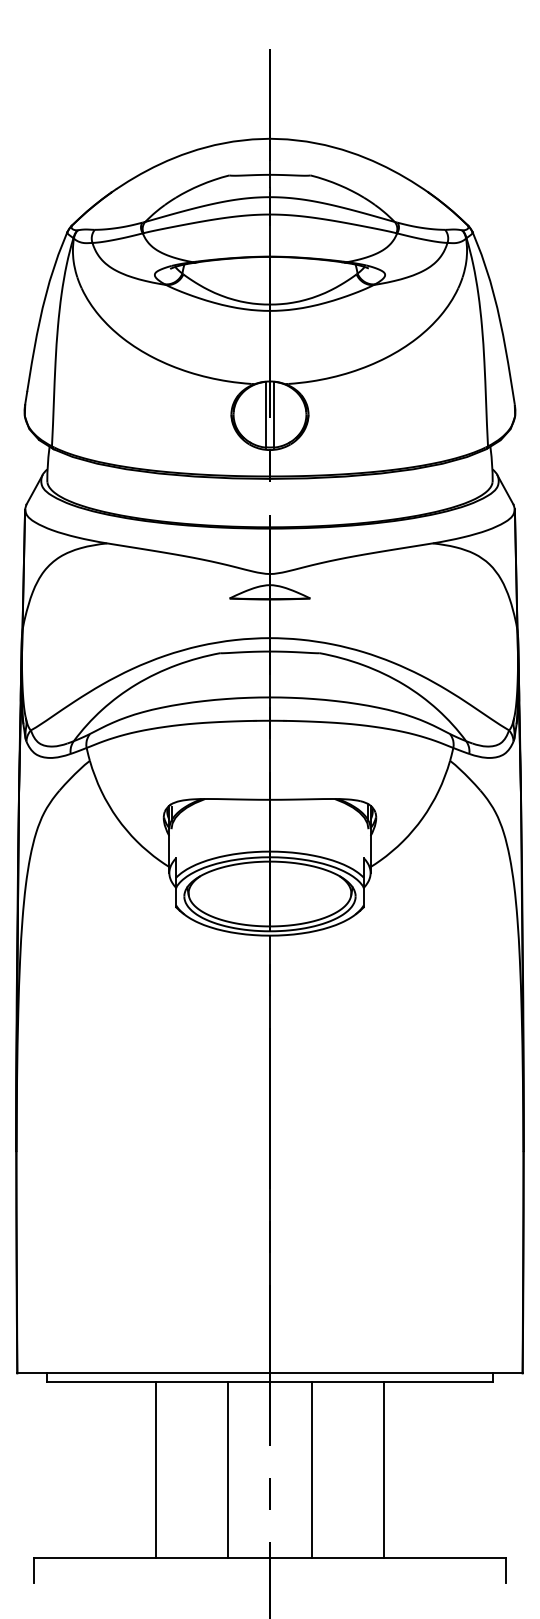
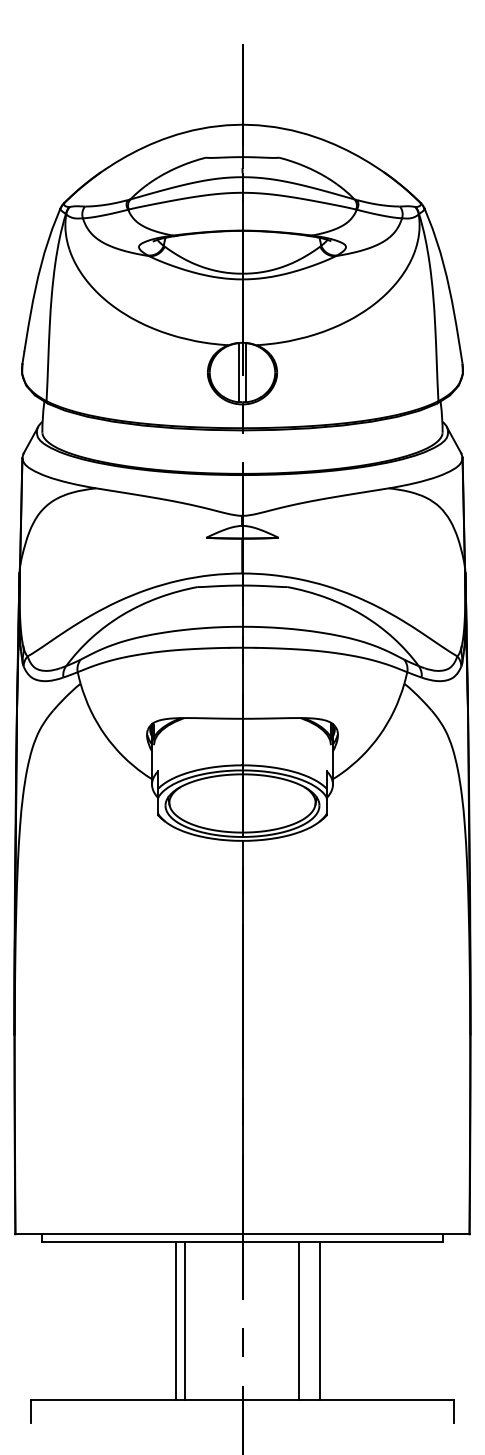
line: (156, 1469) -> (176, 1320), moved
line: (228, 1469) -> (185, 1320), moved
line: (311, 1469) -> (298, 1320), moved
line: (383, 1469) -> (319, 1320), moved

